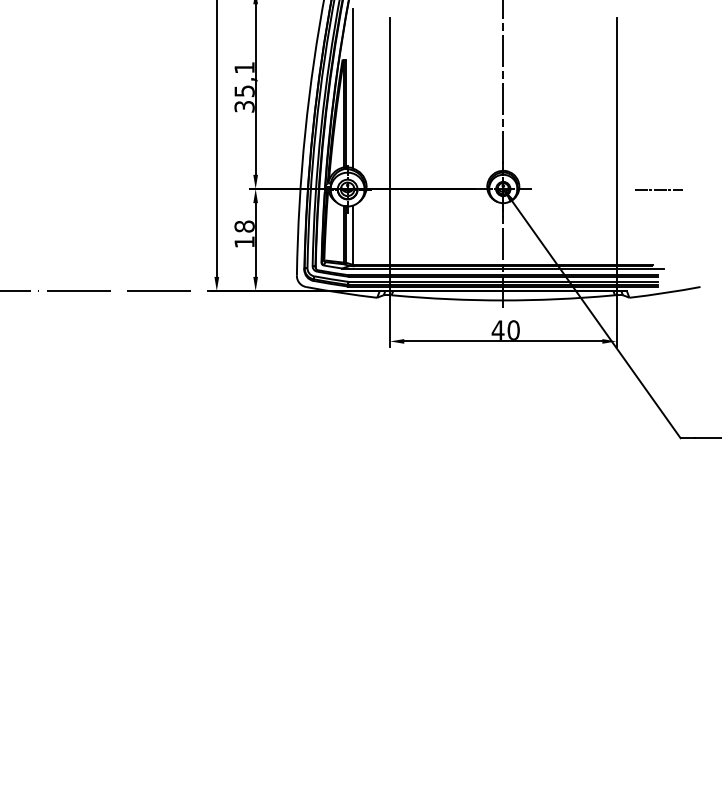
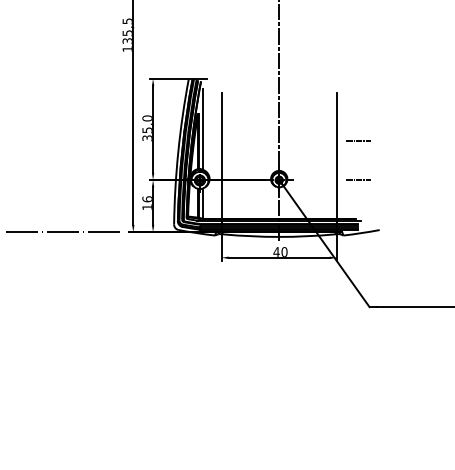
text: (242, 67) -> (146, 118), 35,1 -> 35,0
line: (658, 111) -> (358, 140), added
text: (242, 226) -> (146, 199), 18 -> 16

